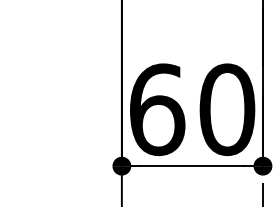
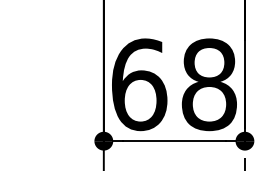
text: (227, 109) -> (209, 84), 60 -> 68

